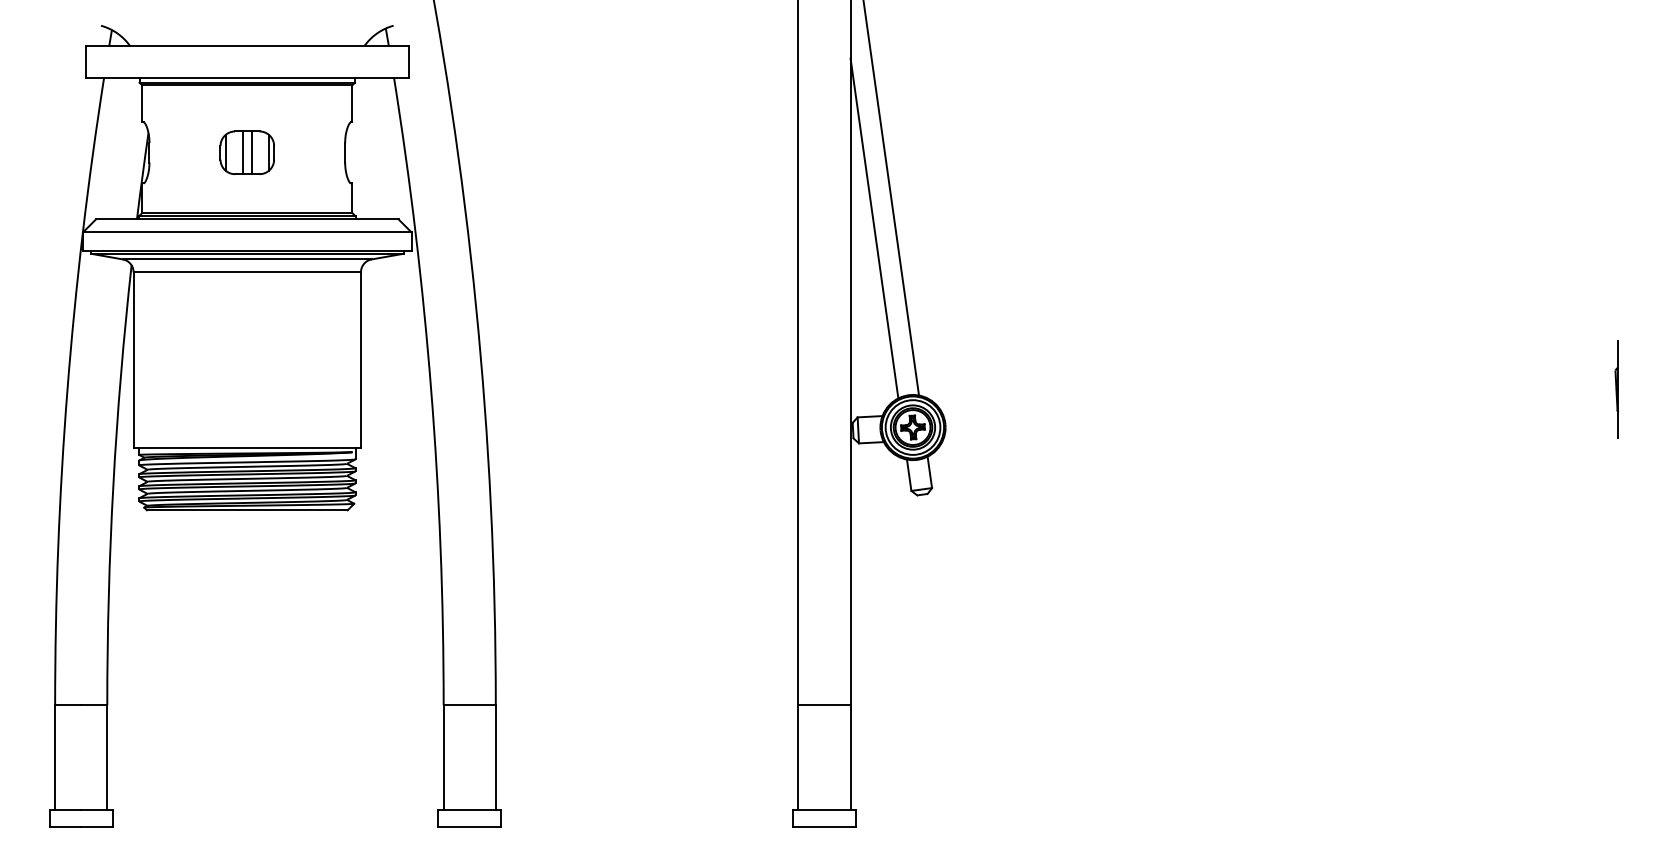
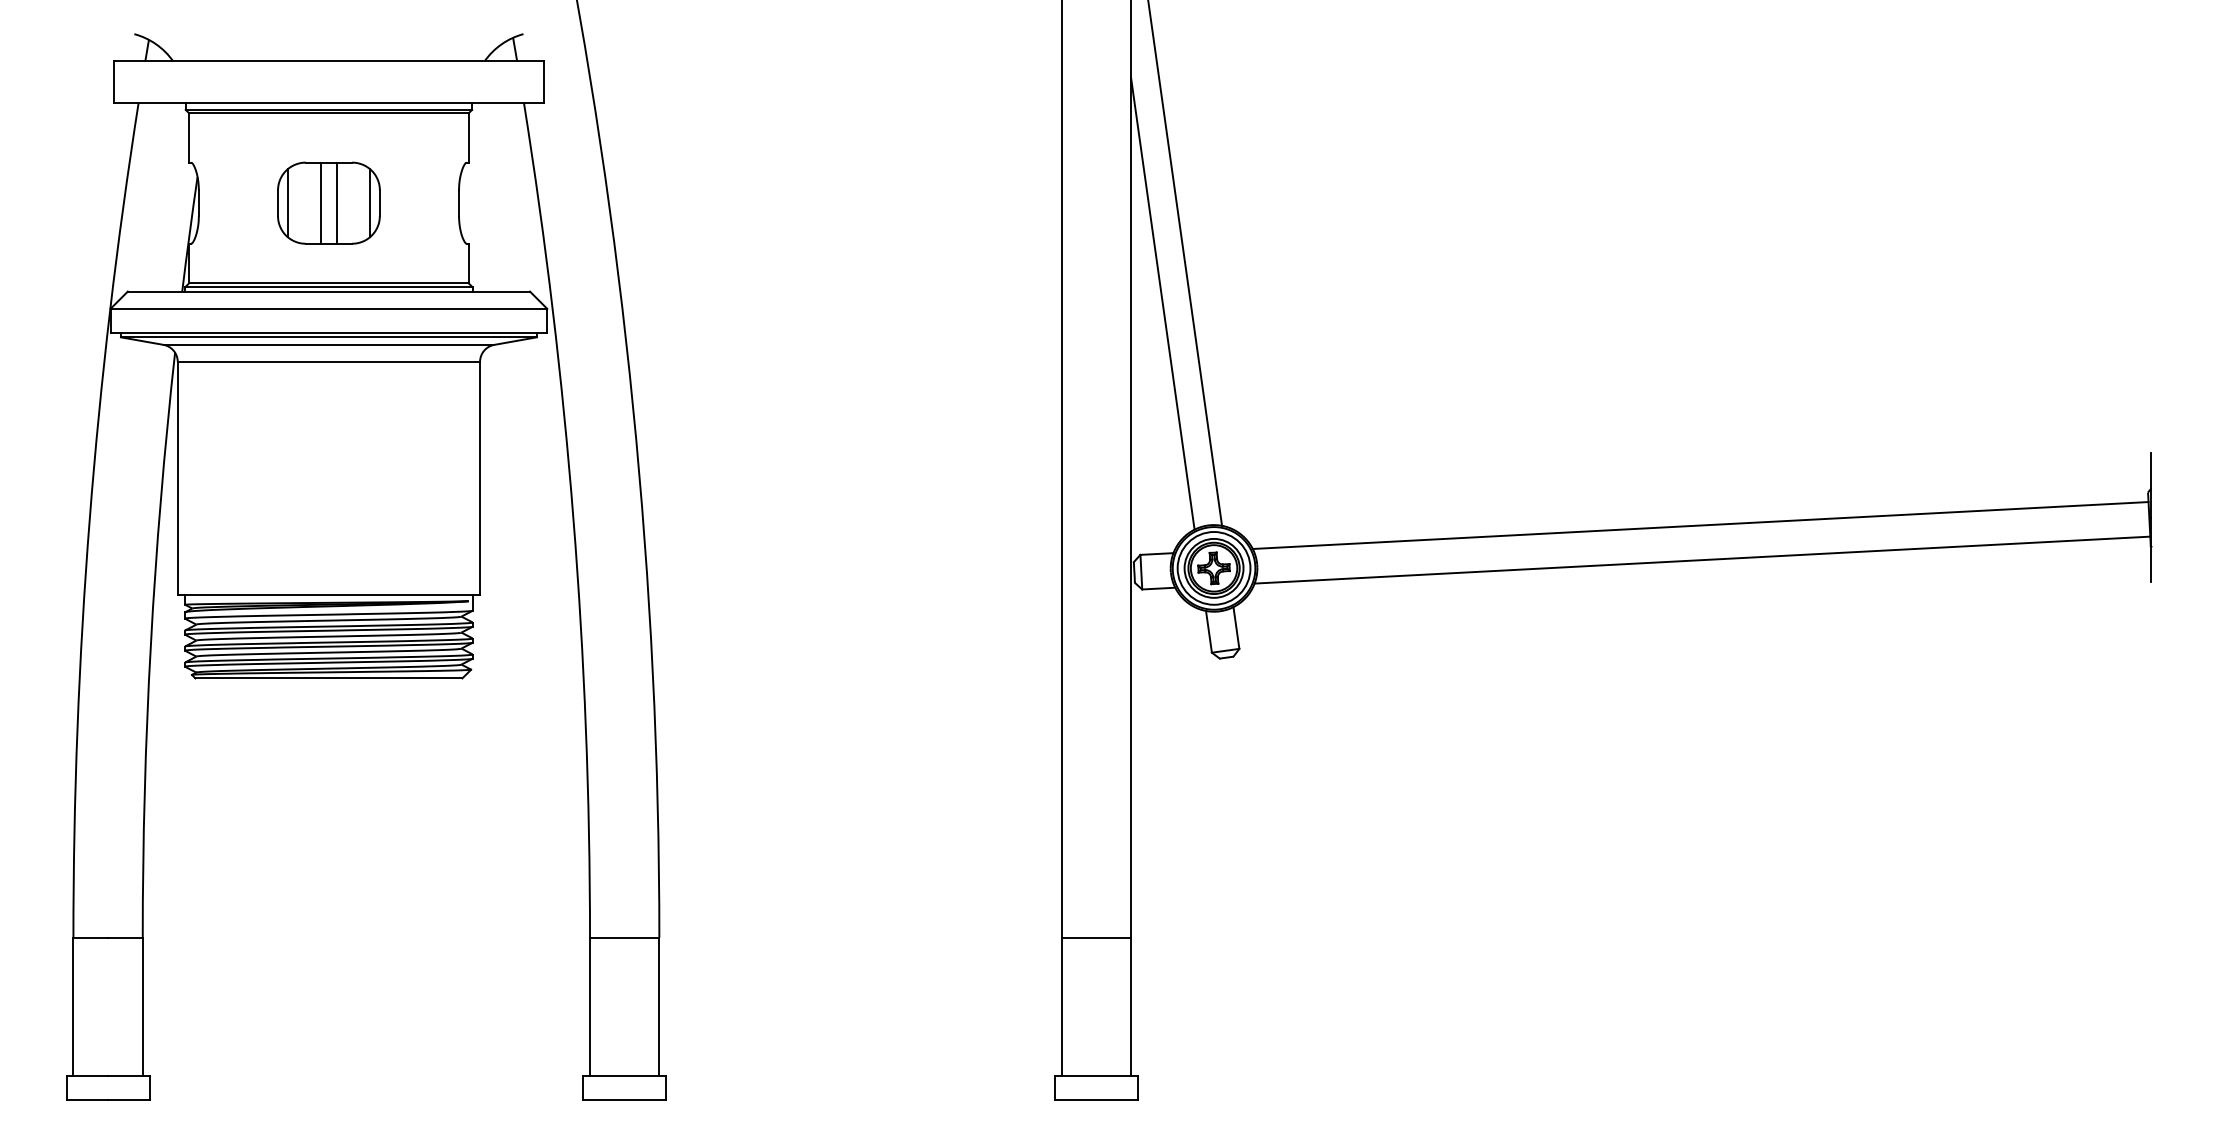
part: (246, 152) -> (328, 202), size x1.43
line: (1278, 395) -> (1700, 525), added
line: (1280, 420) -> (1702, 559), added

